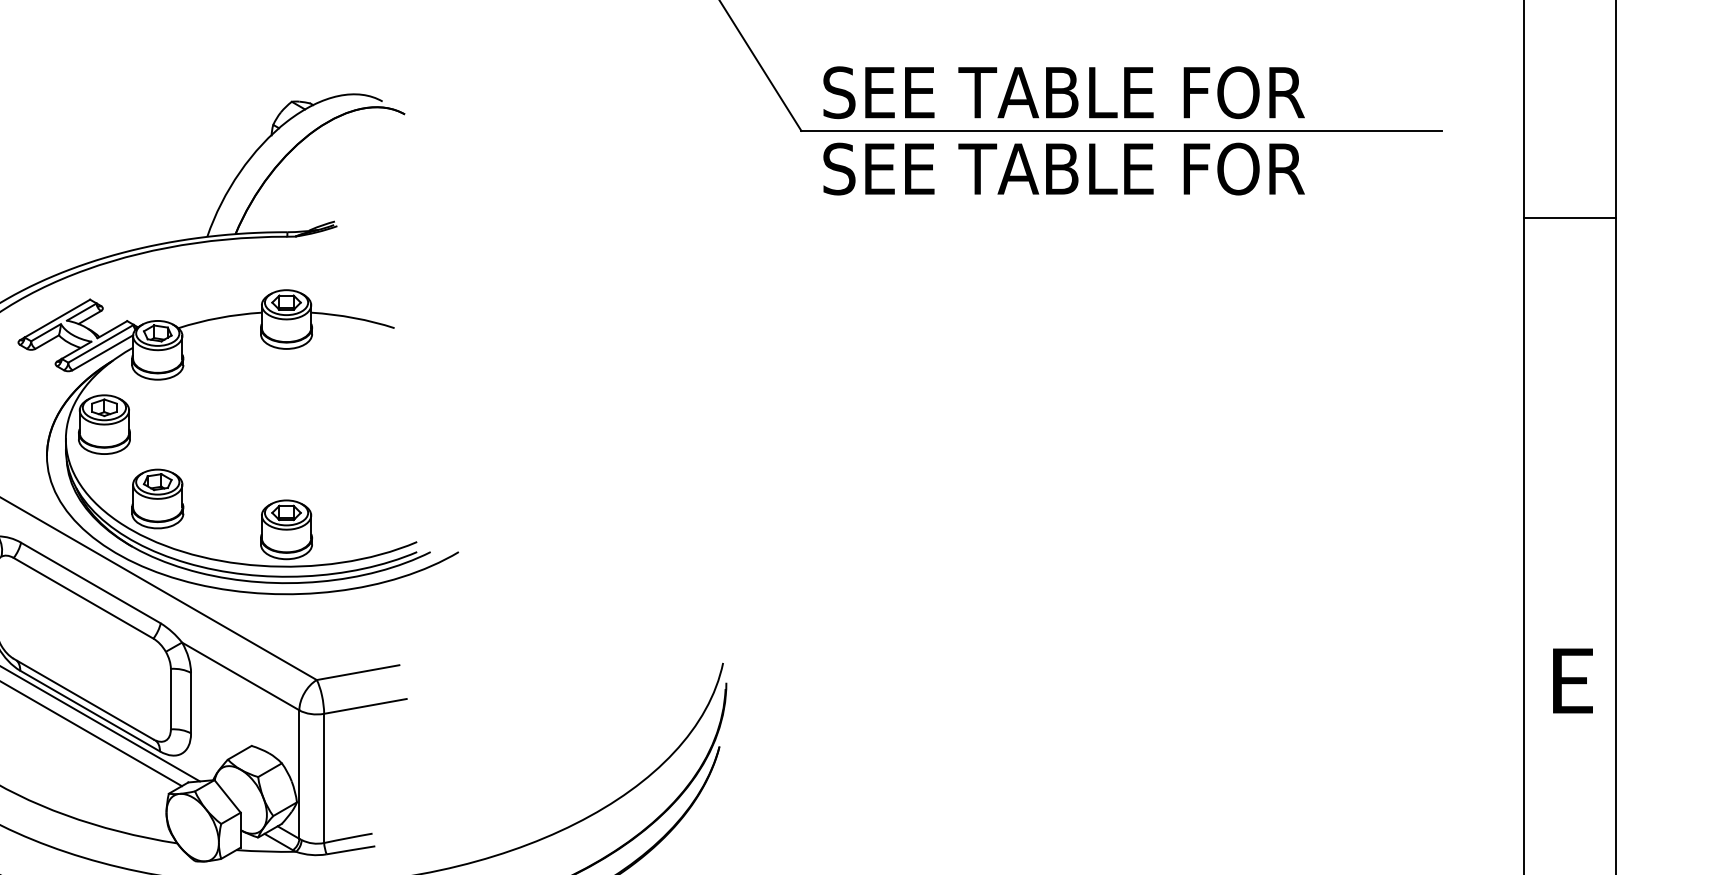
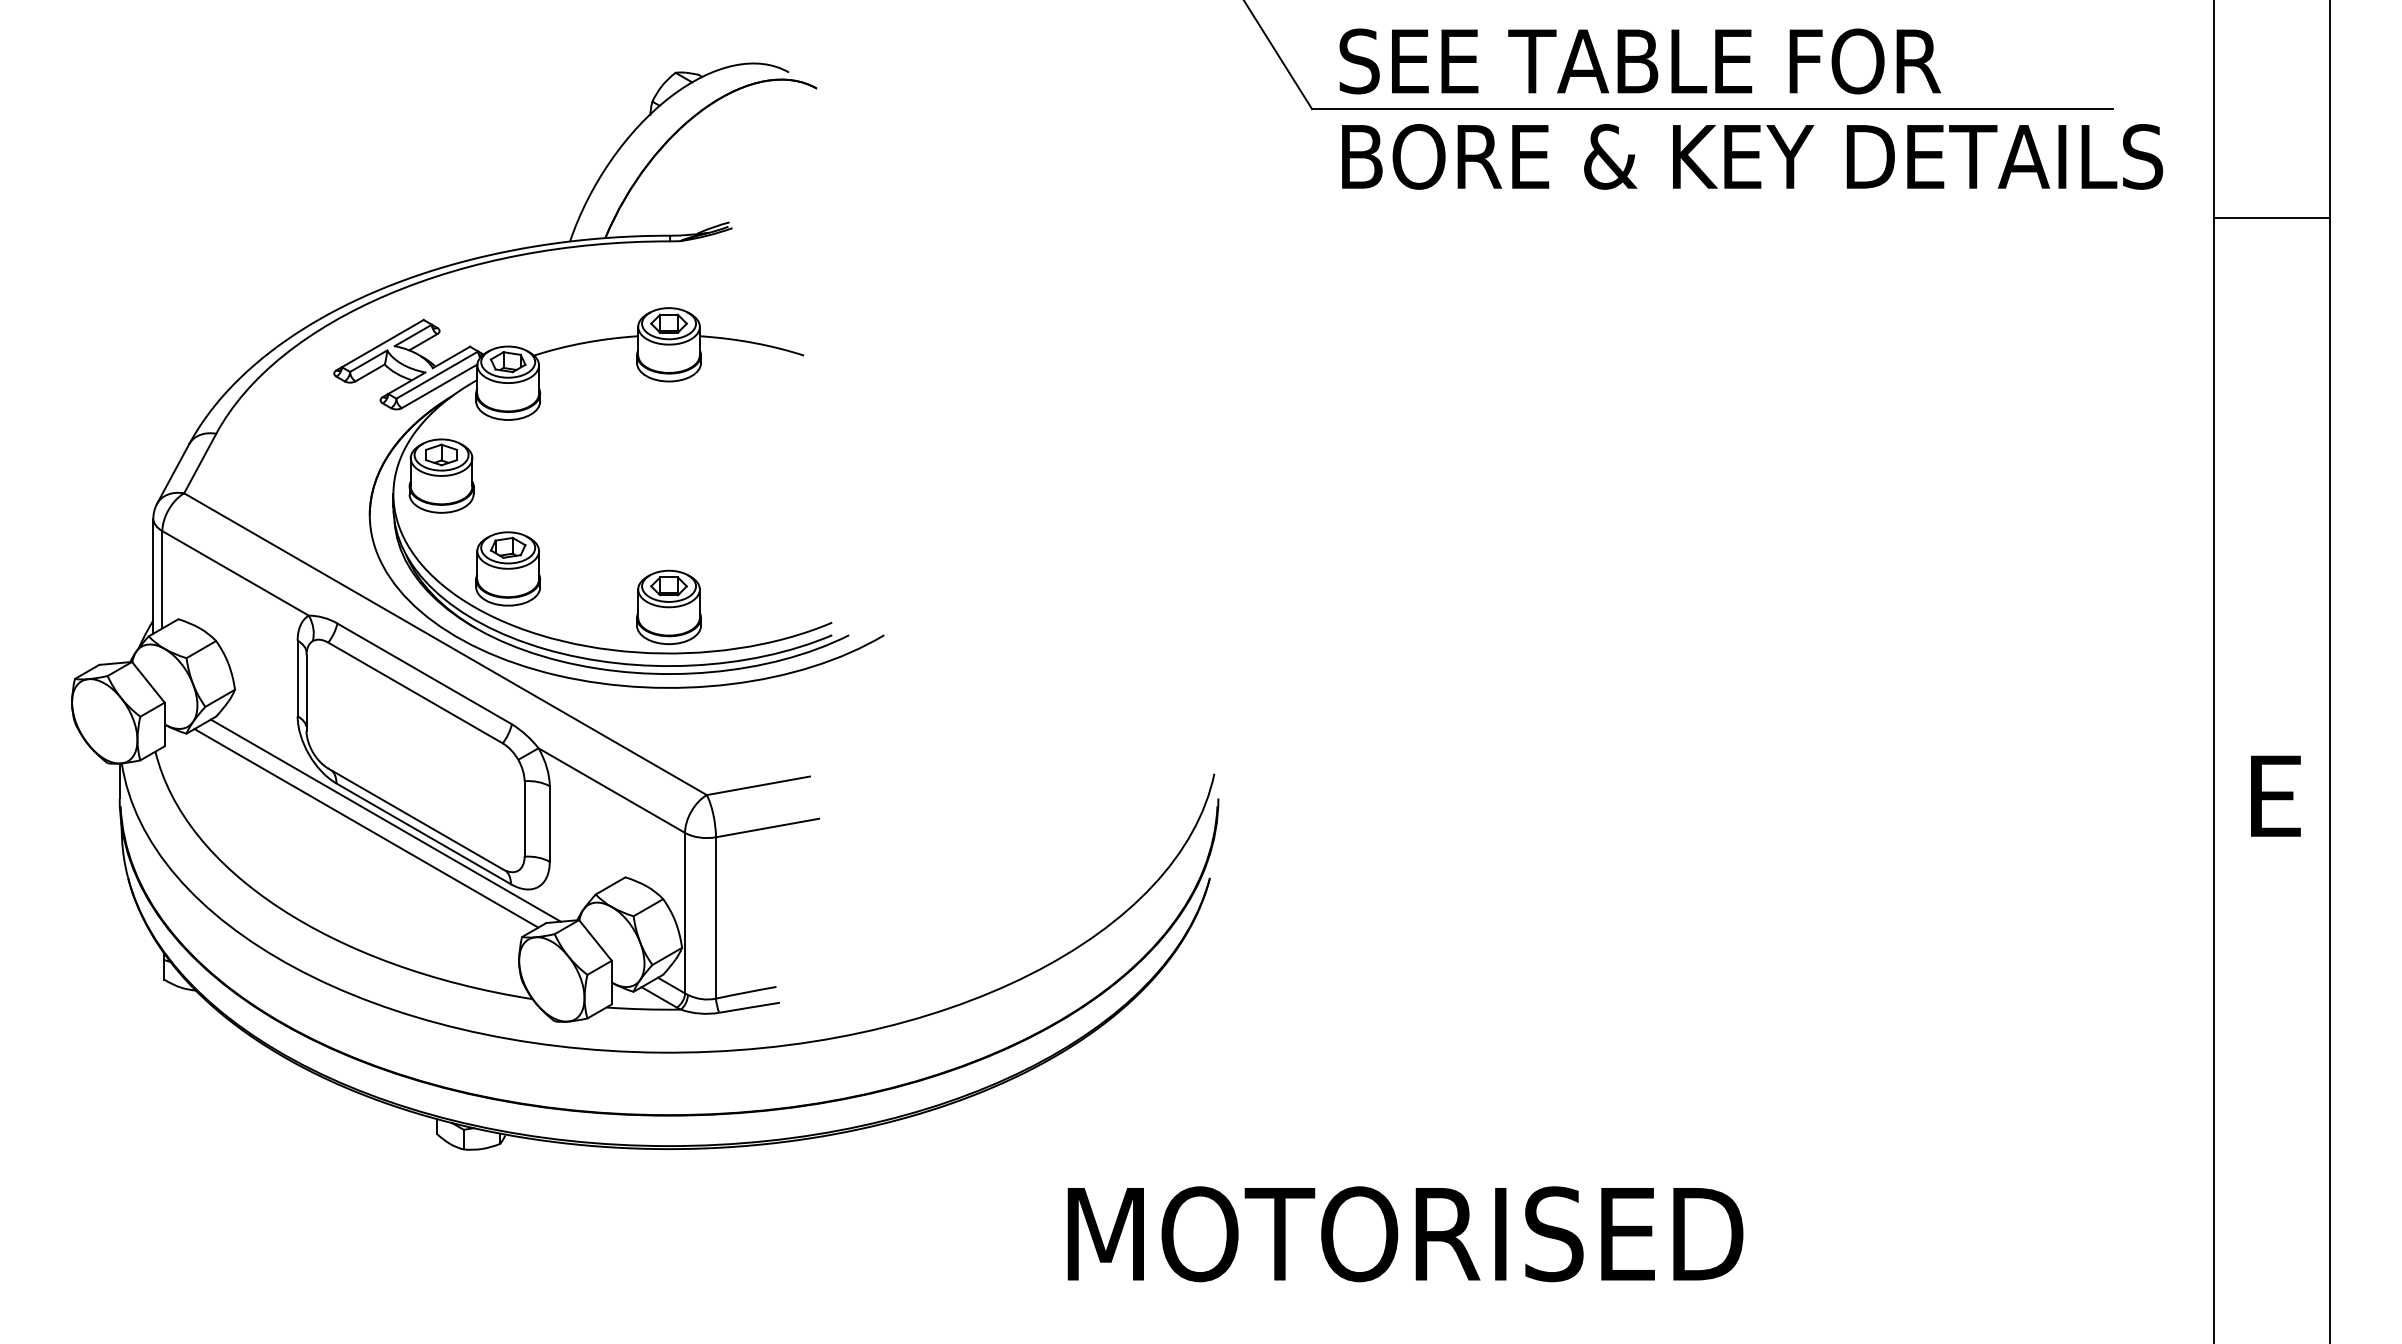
text: (1153, 168) -> (1751, 156), SEE TABLE FOR -> BORE & KEY DETAILS

